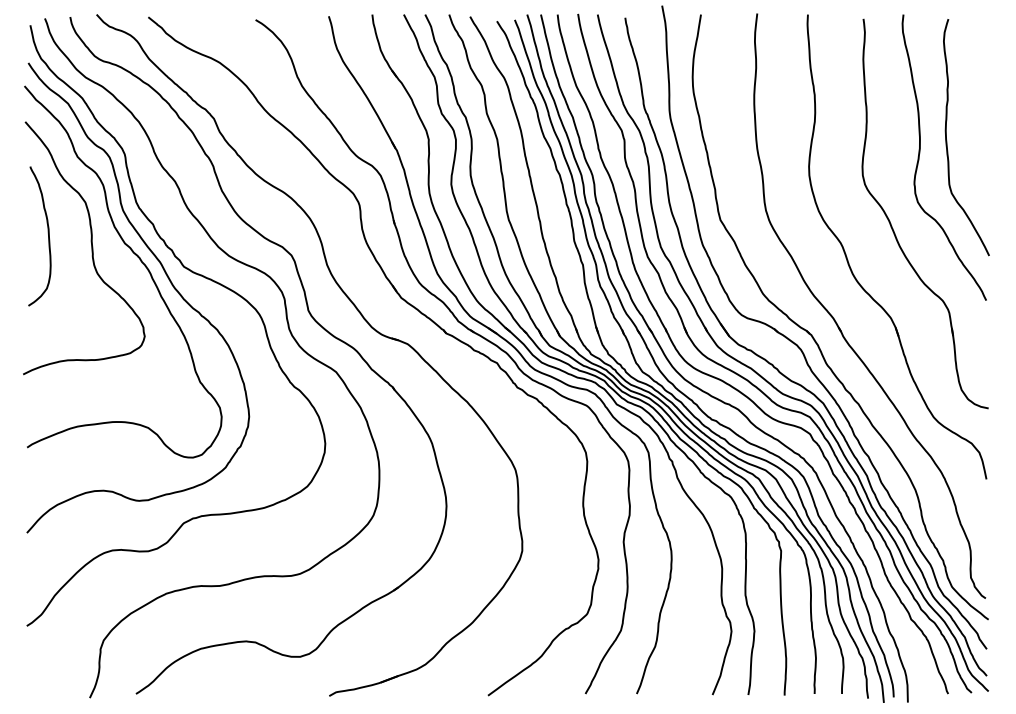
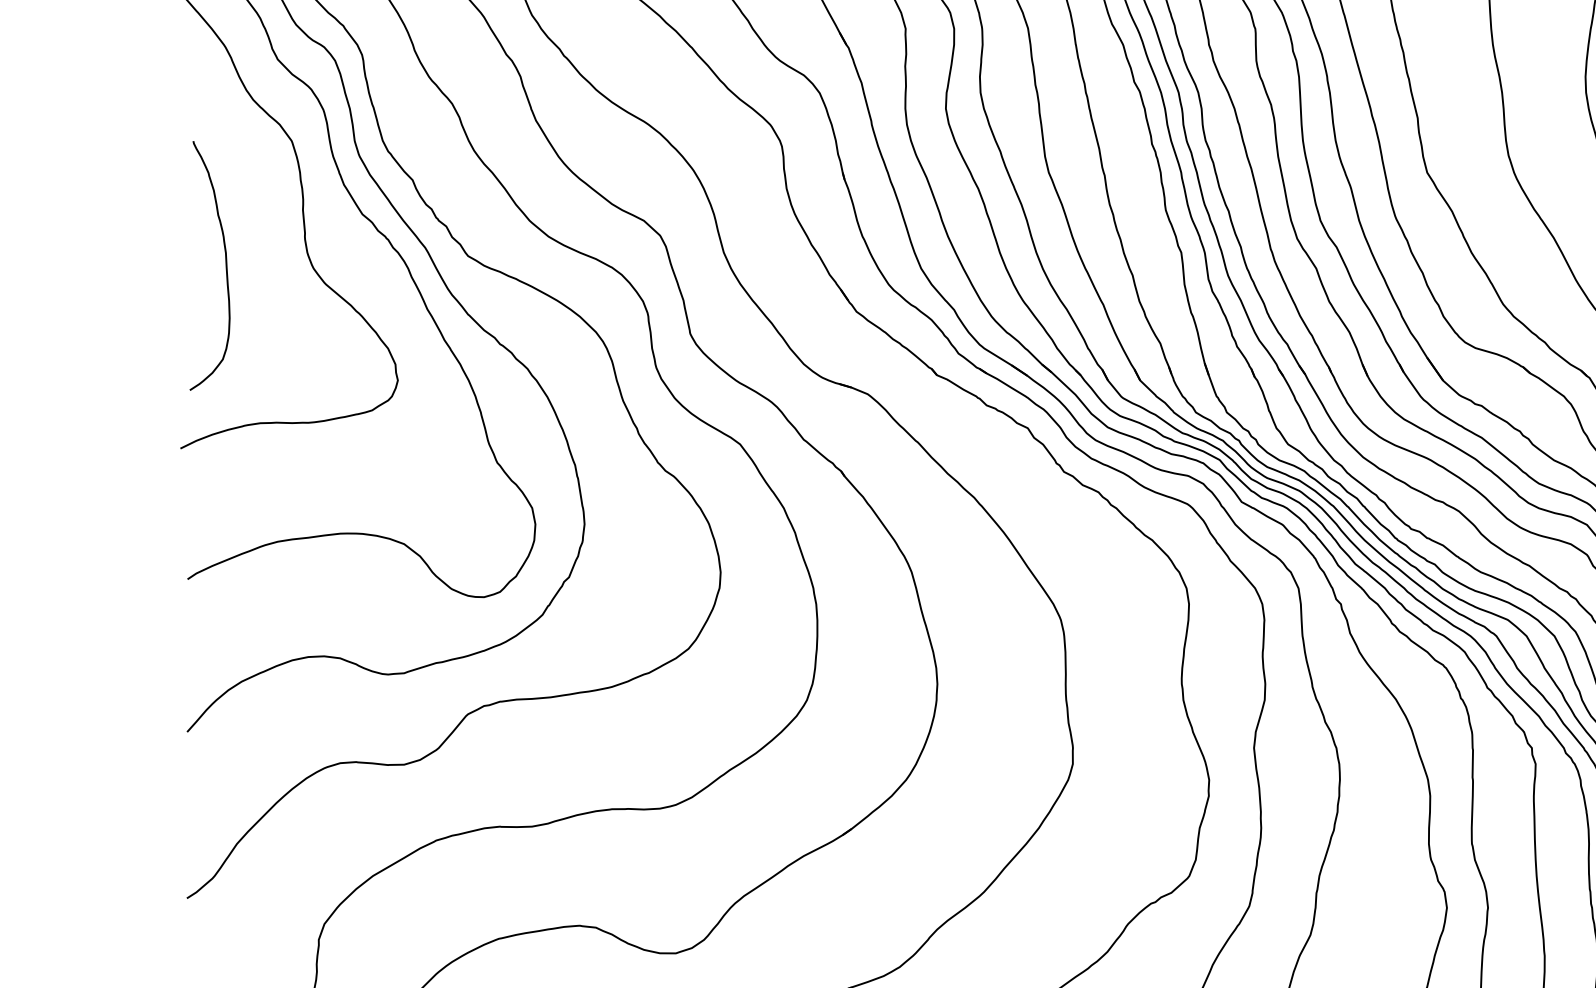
curve: (47, 233) -> (223, 260), moved

